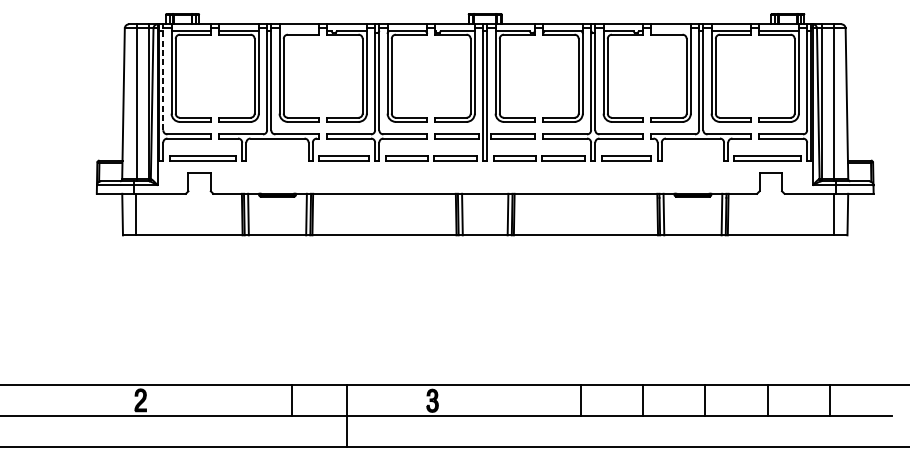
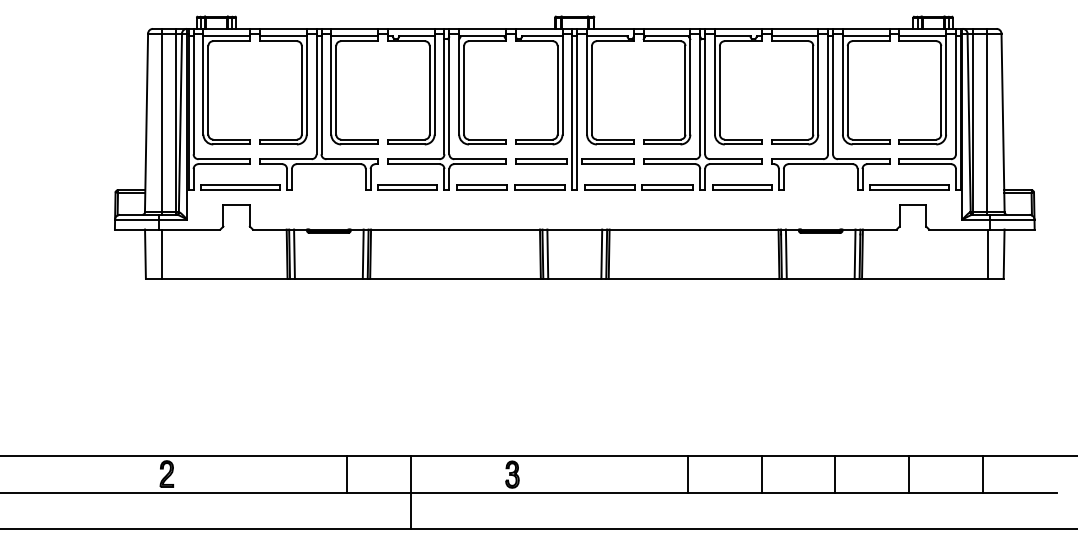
line: (299, 30) -> (354, 36), added
line: (670, 30) -> (794, 36), added
line: (163, 78) -> (193, 93), dashed -> solid

